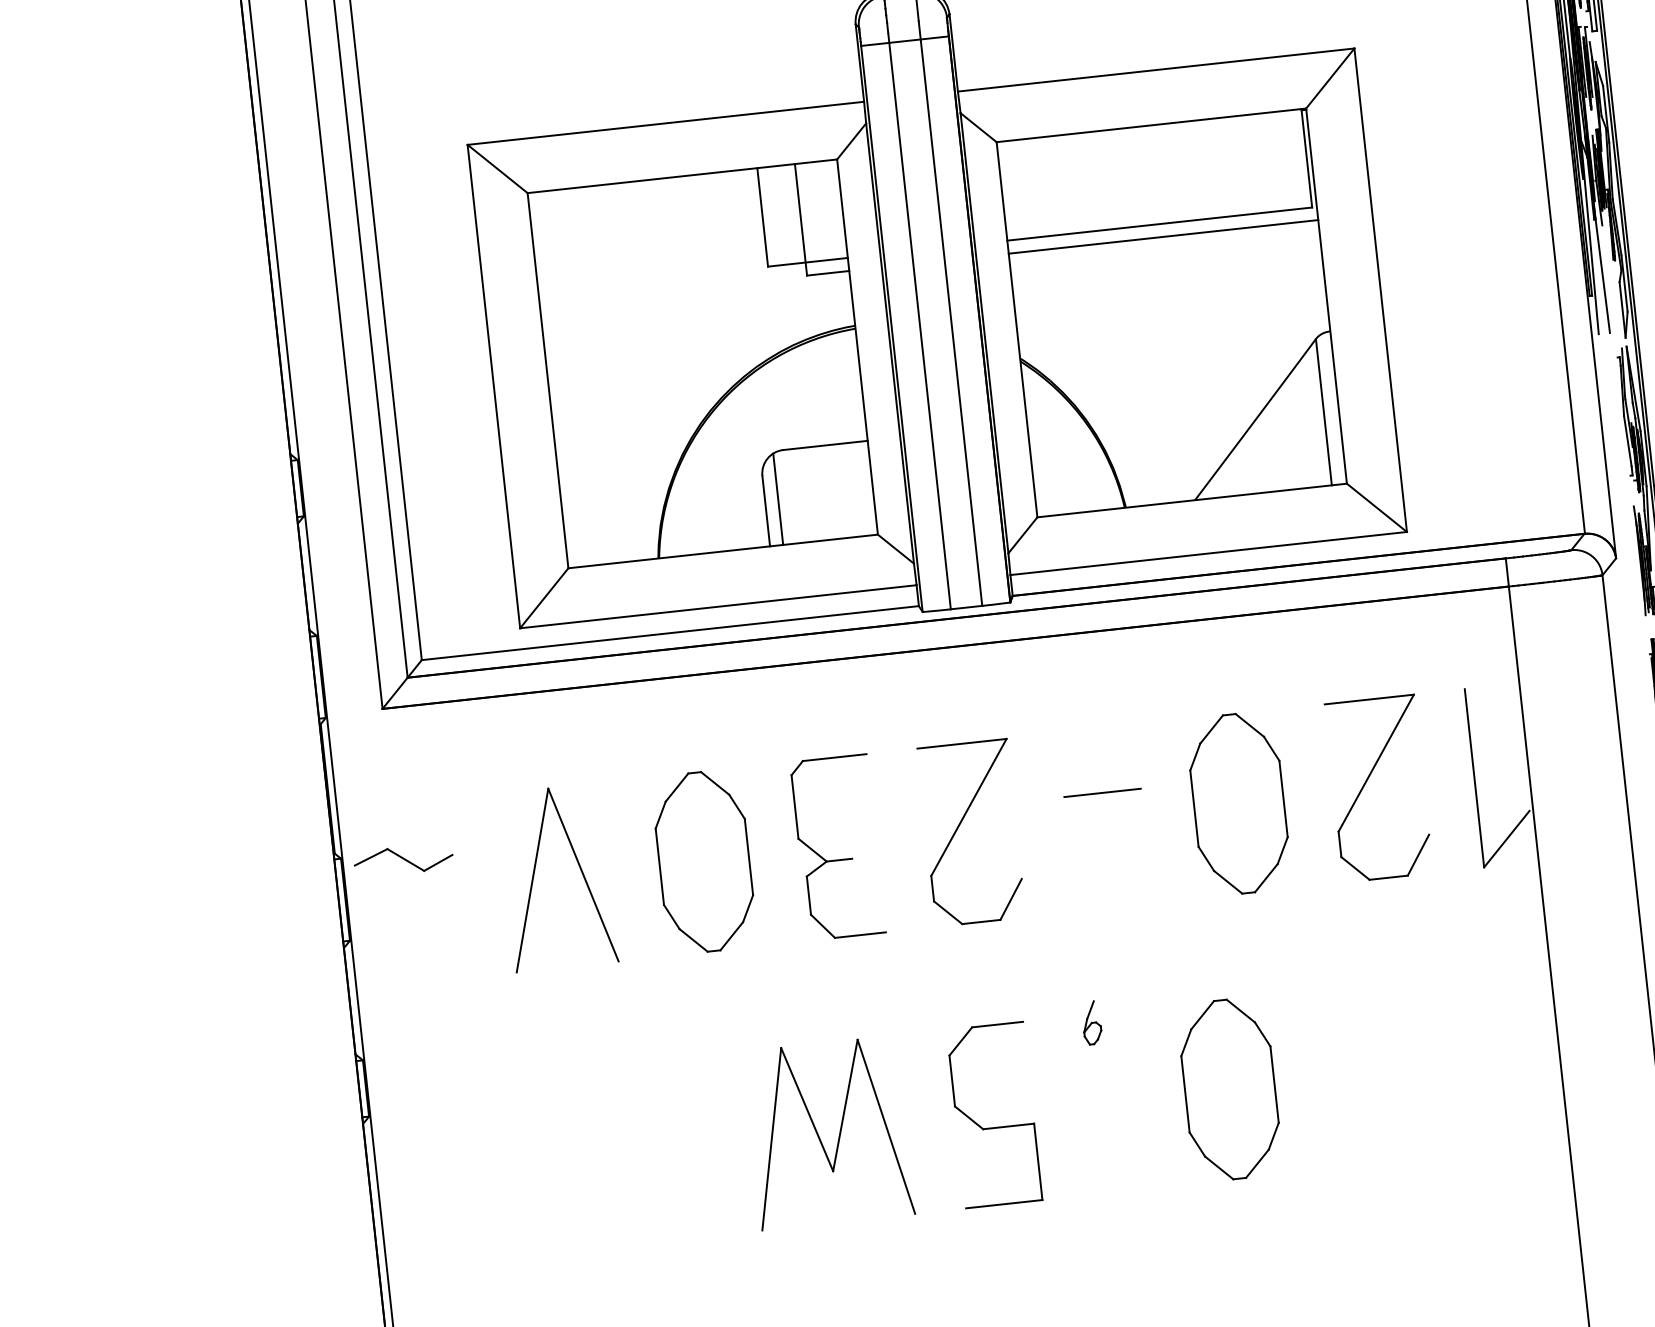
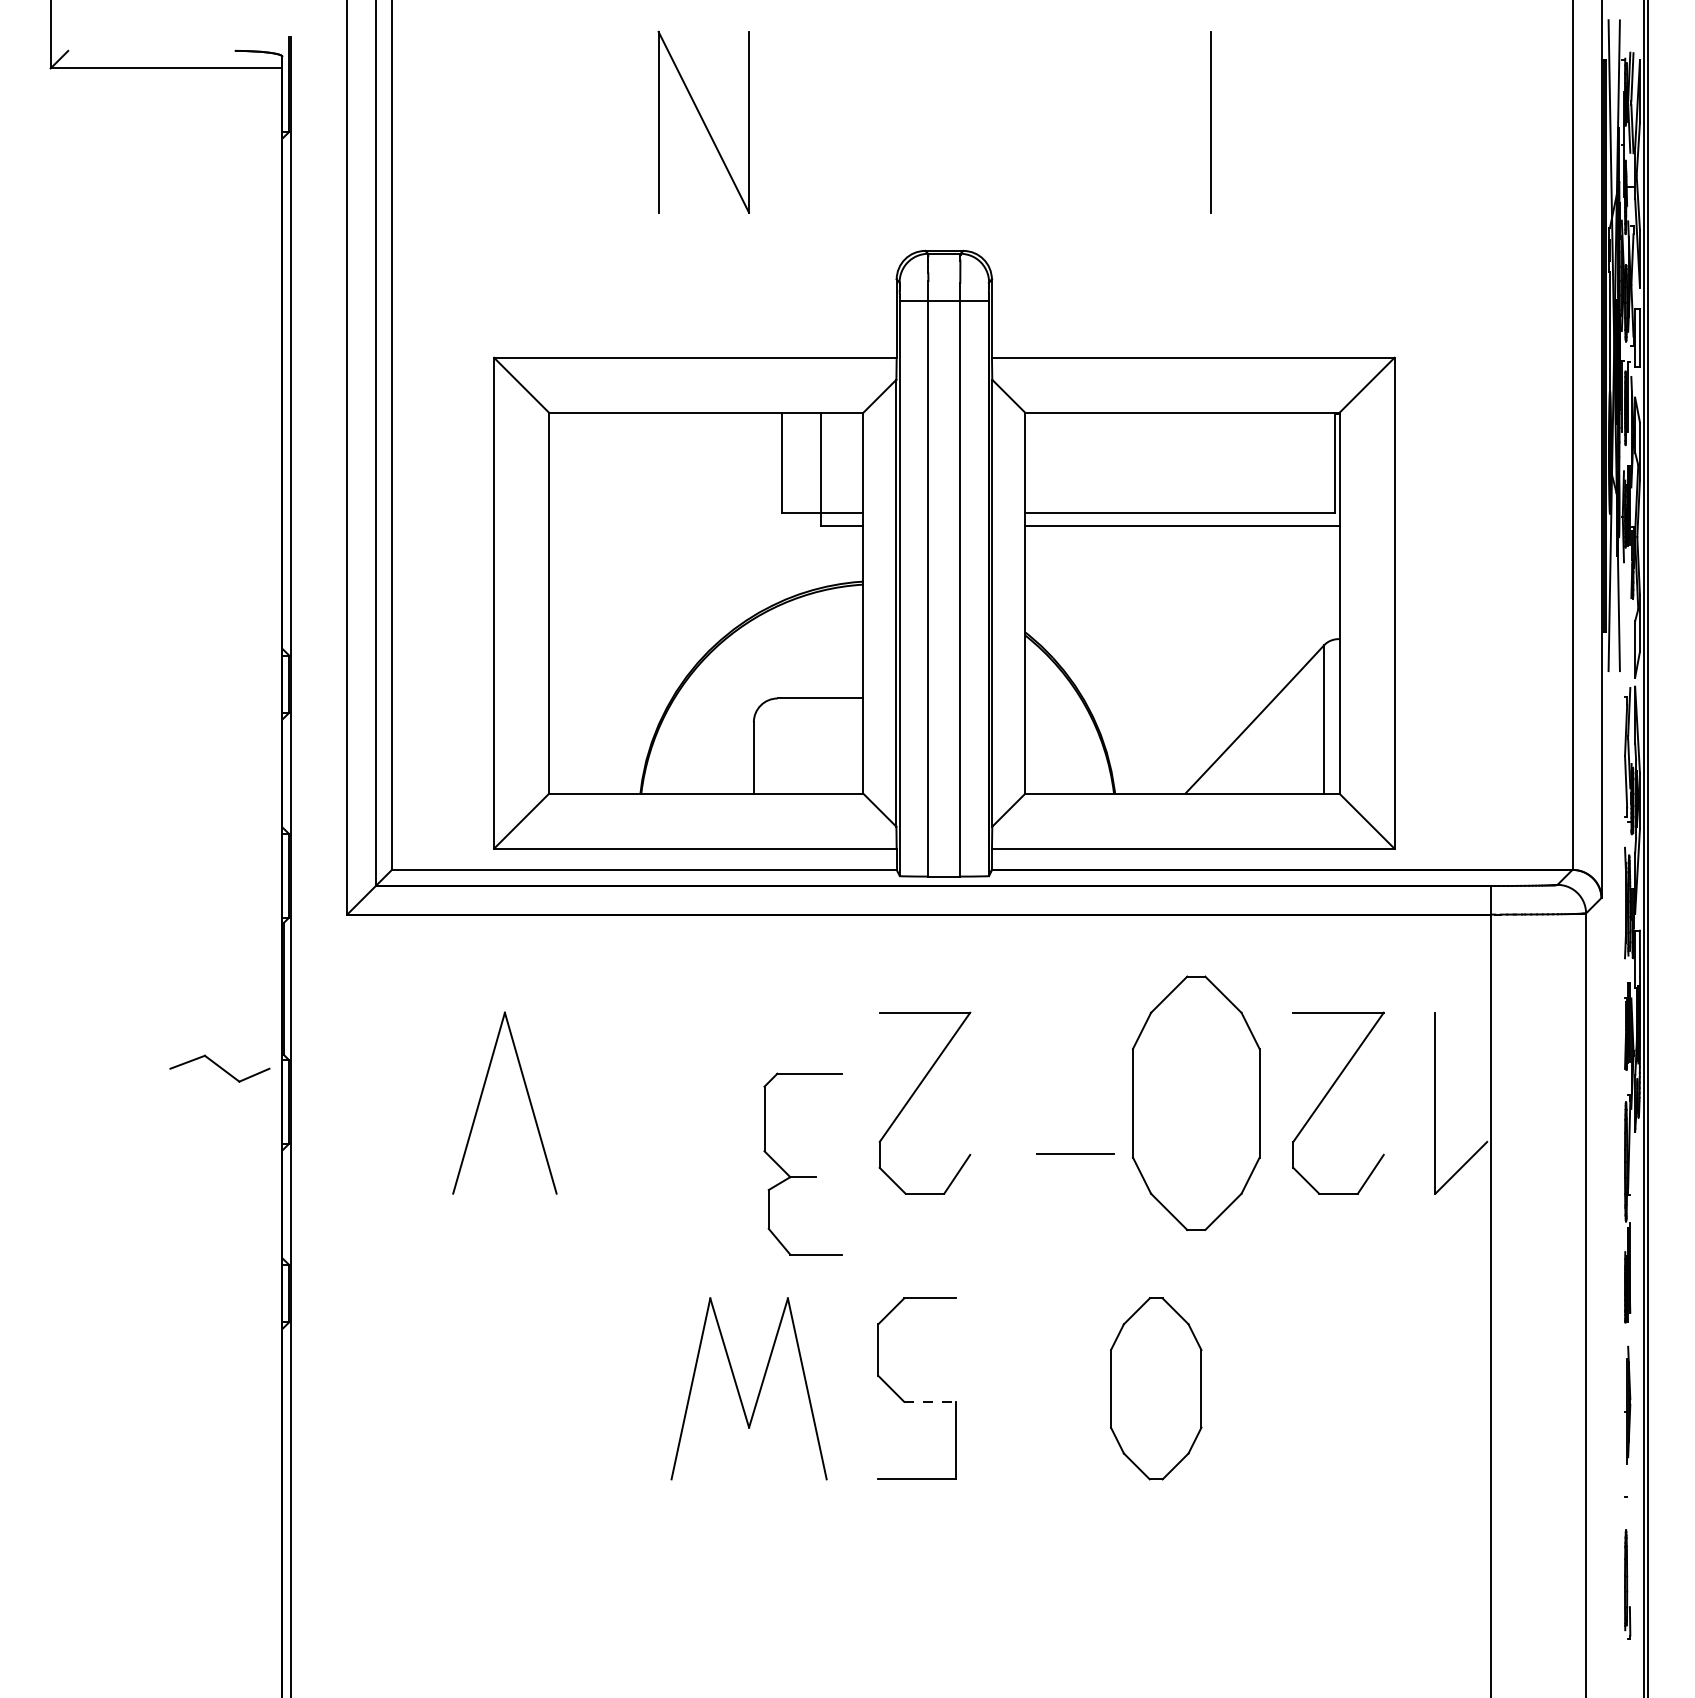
line: (778, 498) -> (767, 746), removed
line: (1102, 792) -> (1075, 1153), moved
part: (1239, 803) -> (1196, 1102), size x1.4
part: (838, 859) -> (802, 1176), moved
part: (403, 860) -> (219, 1068), moved
part: (704, 861) -> (653, 1102), removed
part: (1091, 1022) -> (1024, 1306), removed
line: (1009, 1126) -> (930, 1401), solid -> dashed

